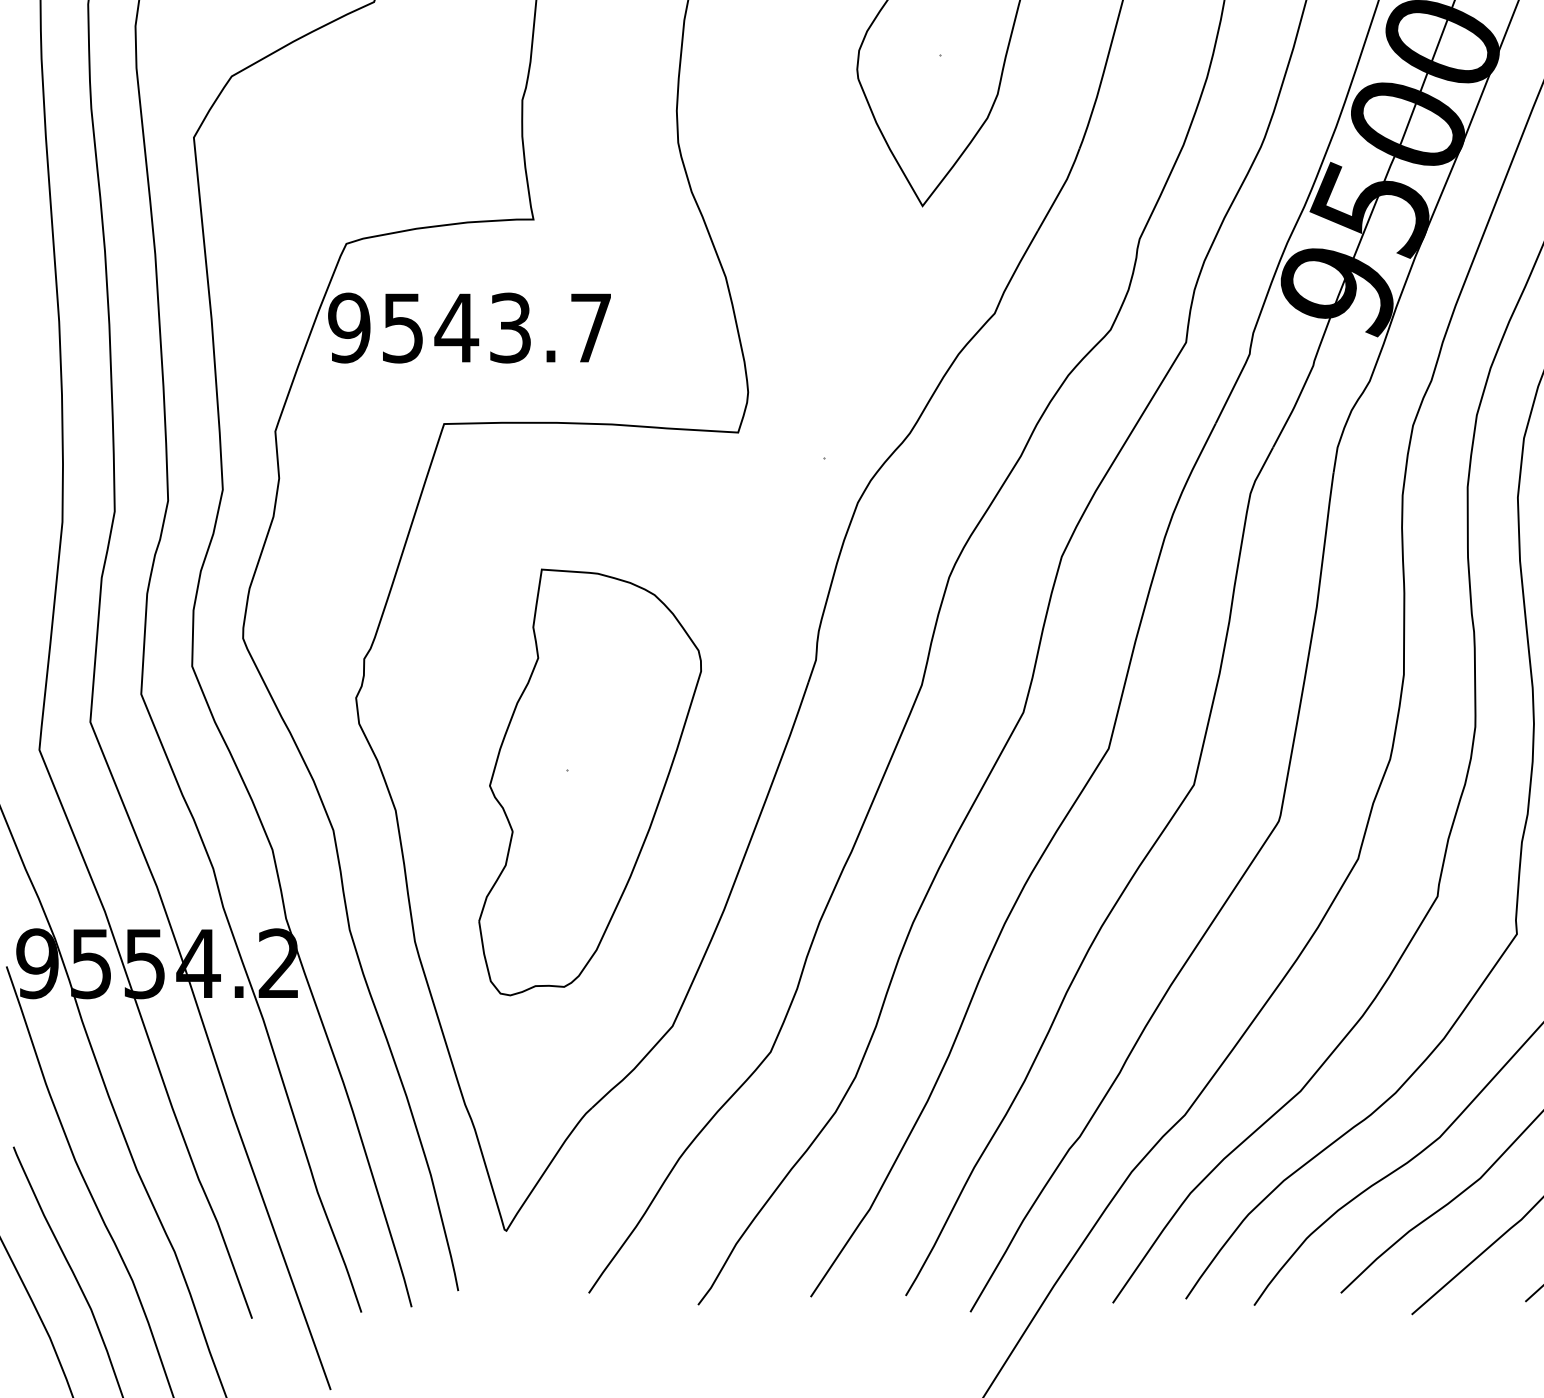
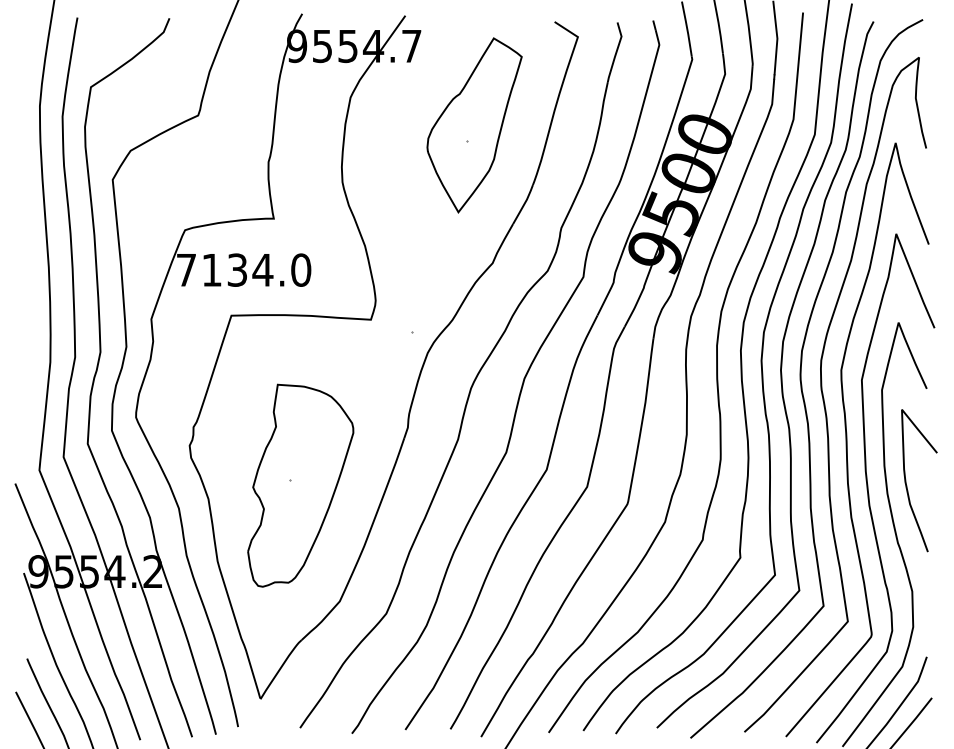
text: (469, 326) -> (243, 269), 9543.7 -> 7134.0

